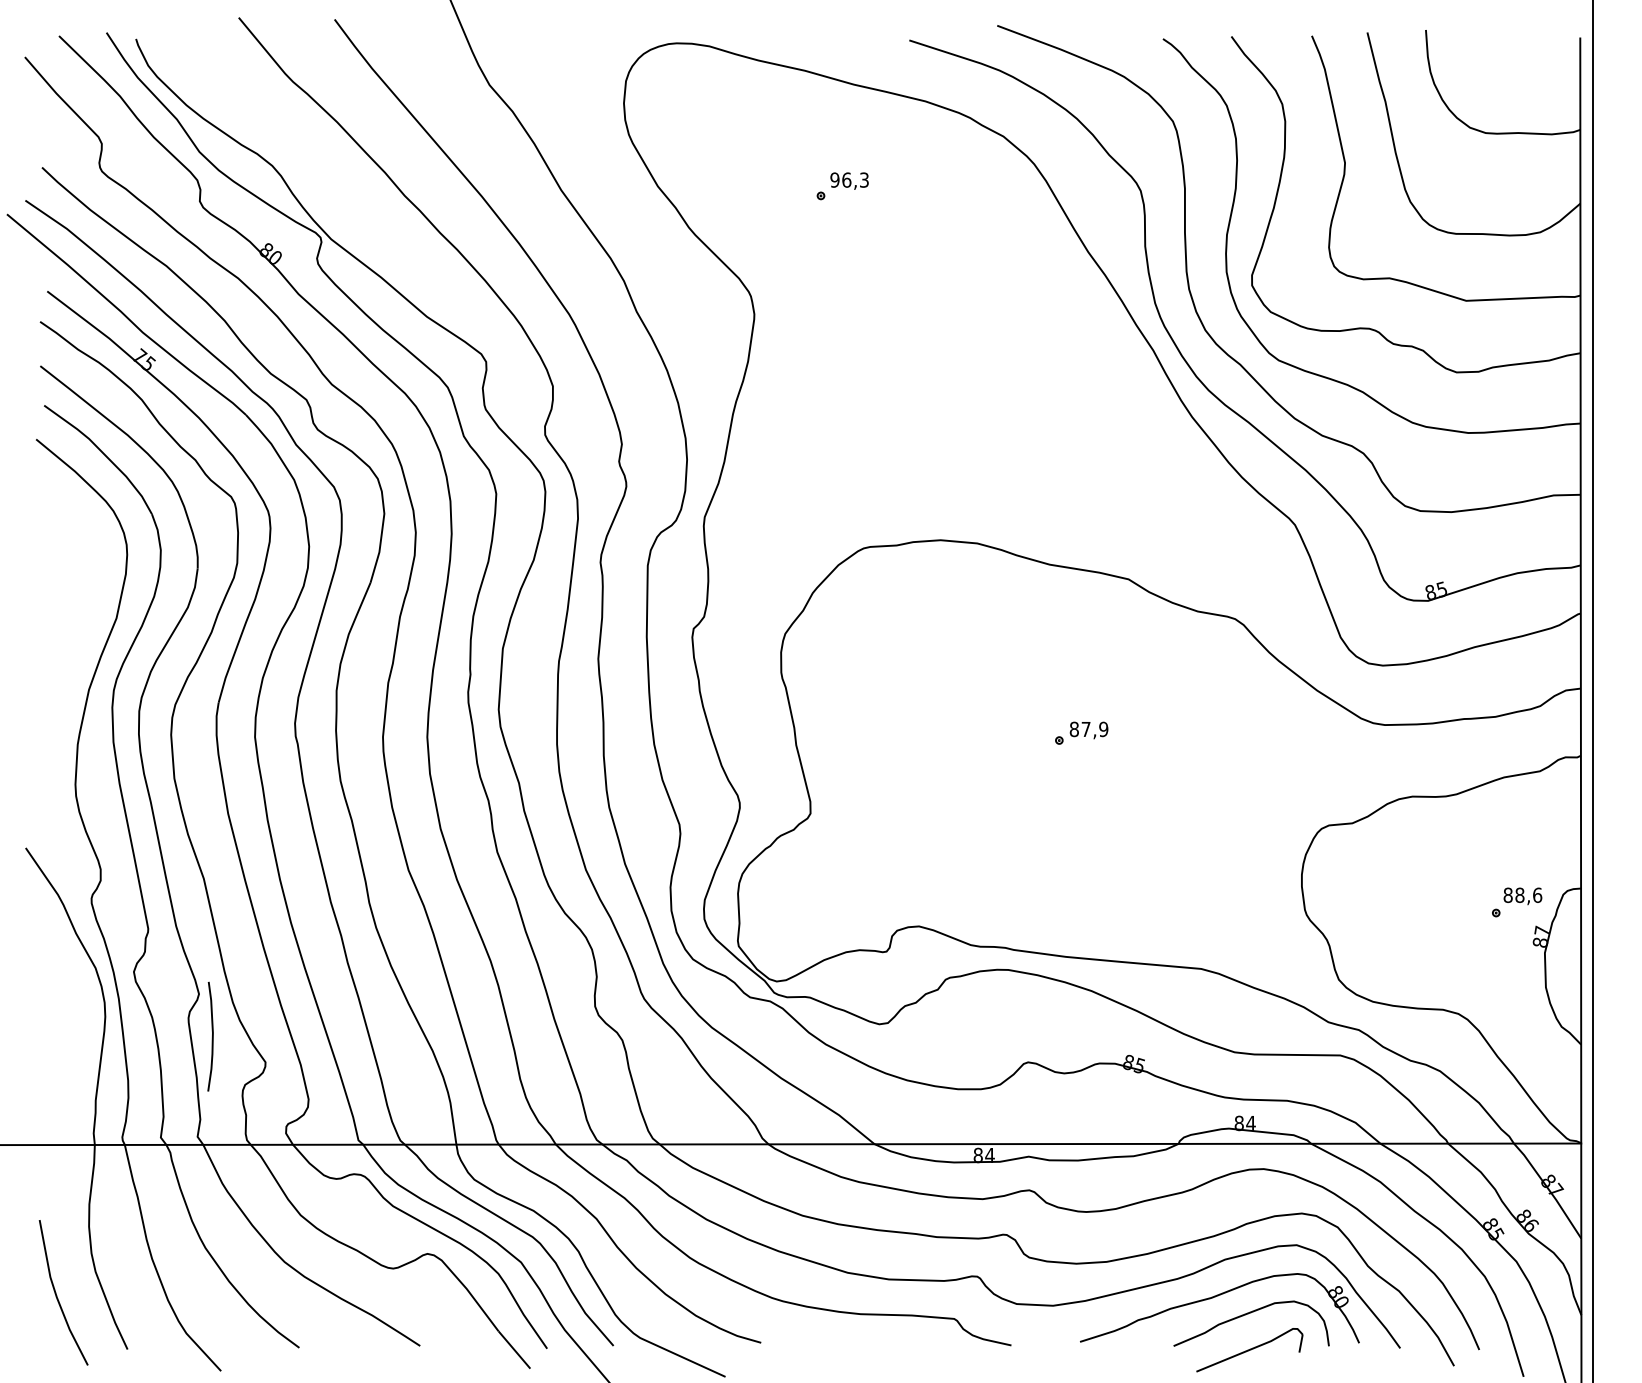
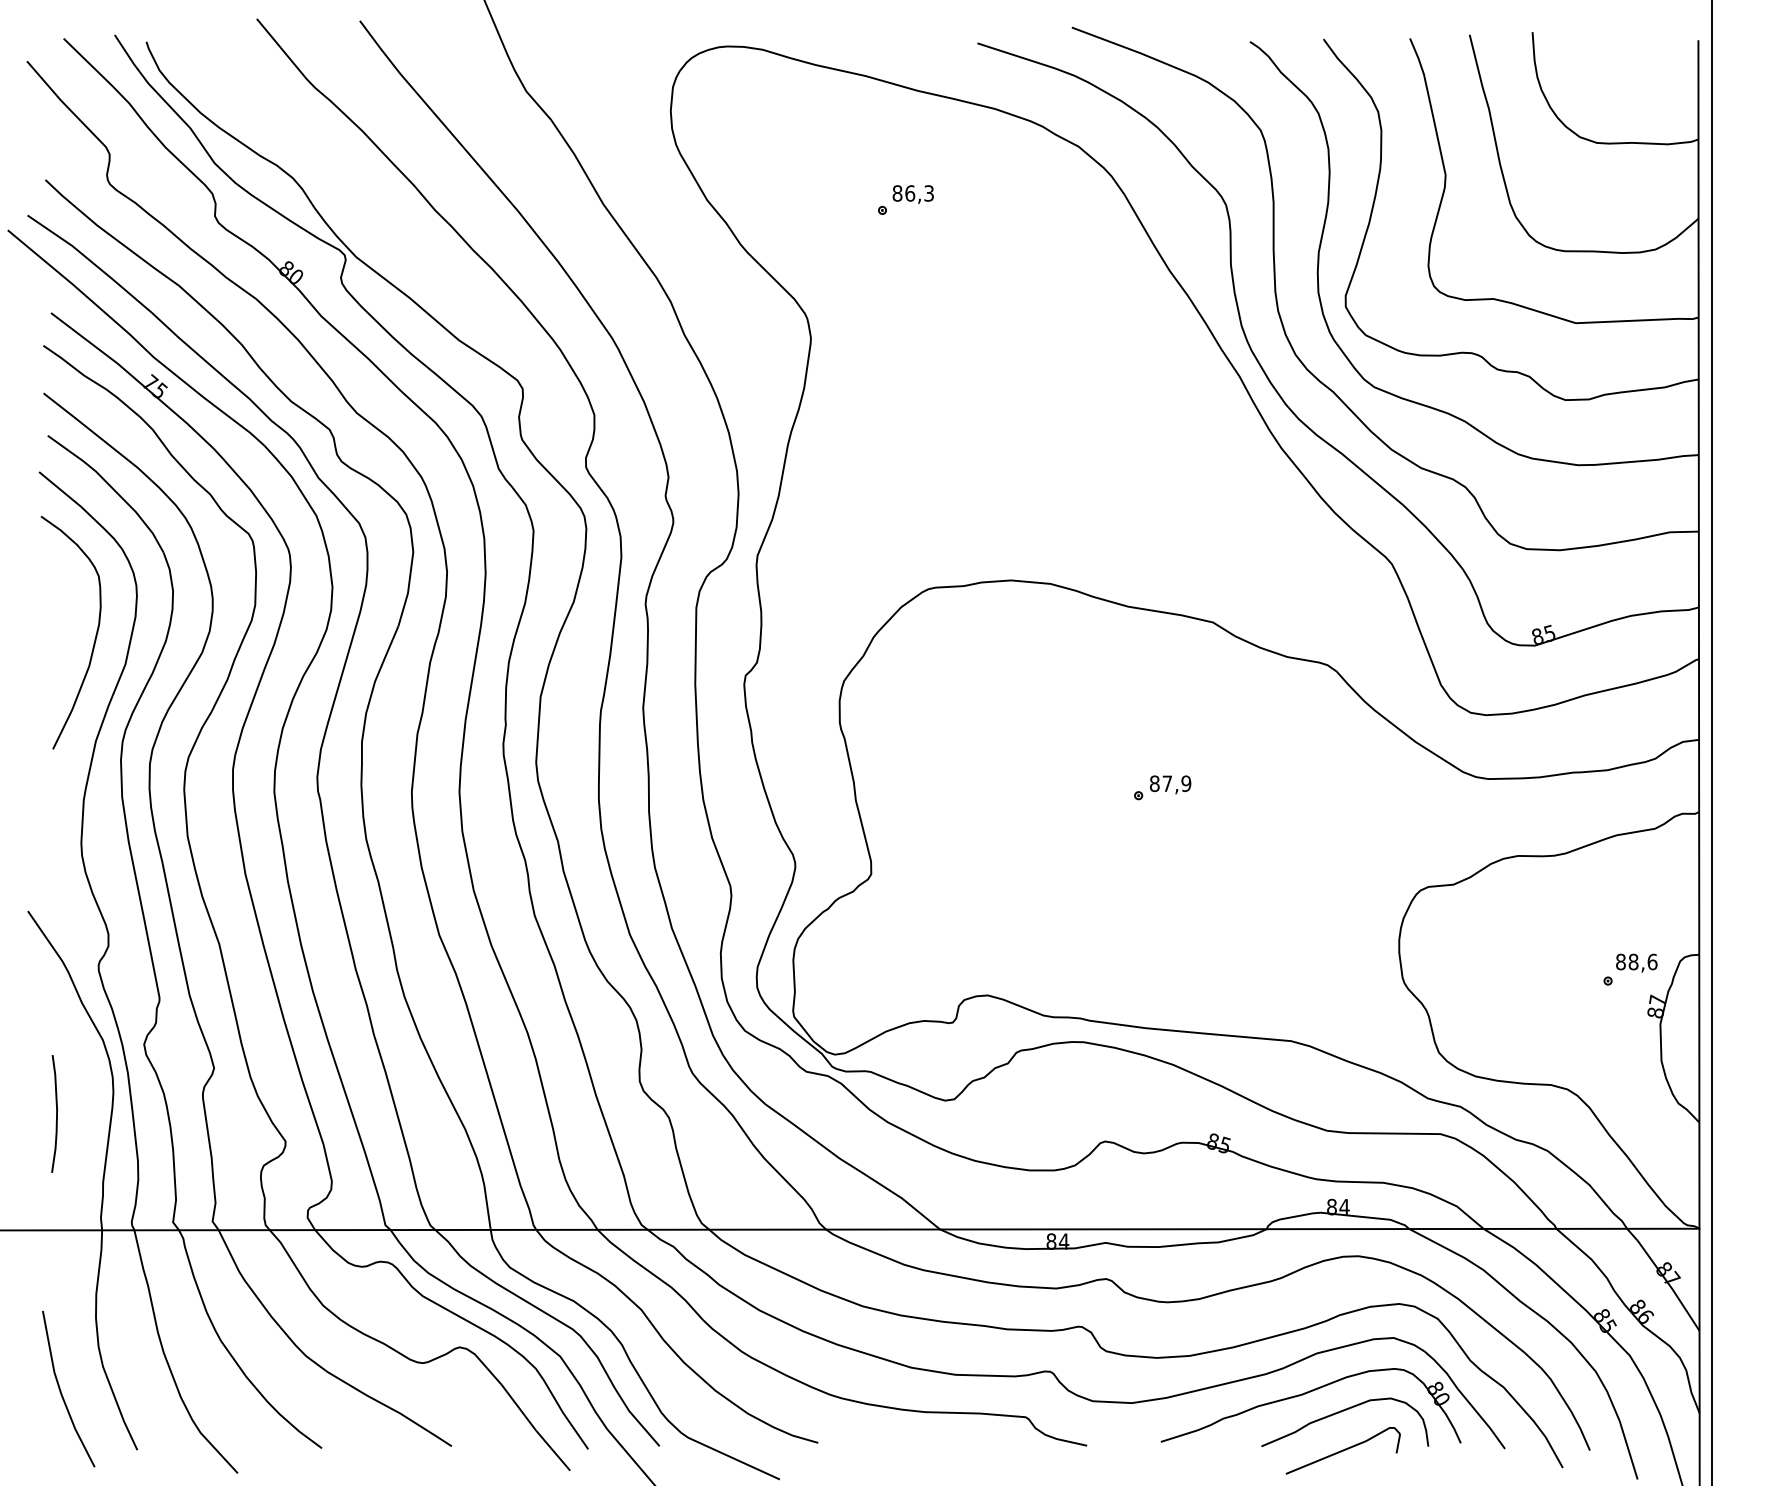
text: (834, 179) -> (897, 192), 96,3 -> 86,3
curve: (88, 590) -> (95, 634), added
curve: (211, 1037) -> (55, 1114), moved

